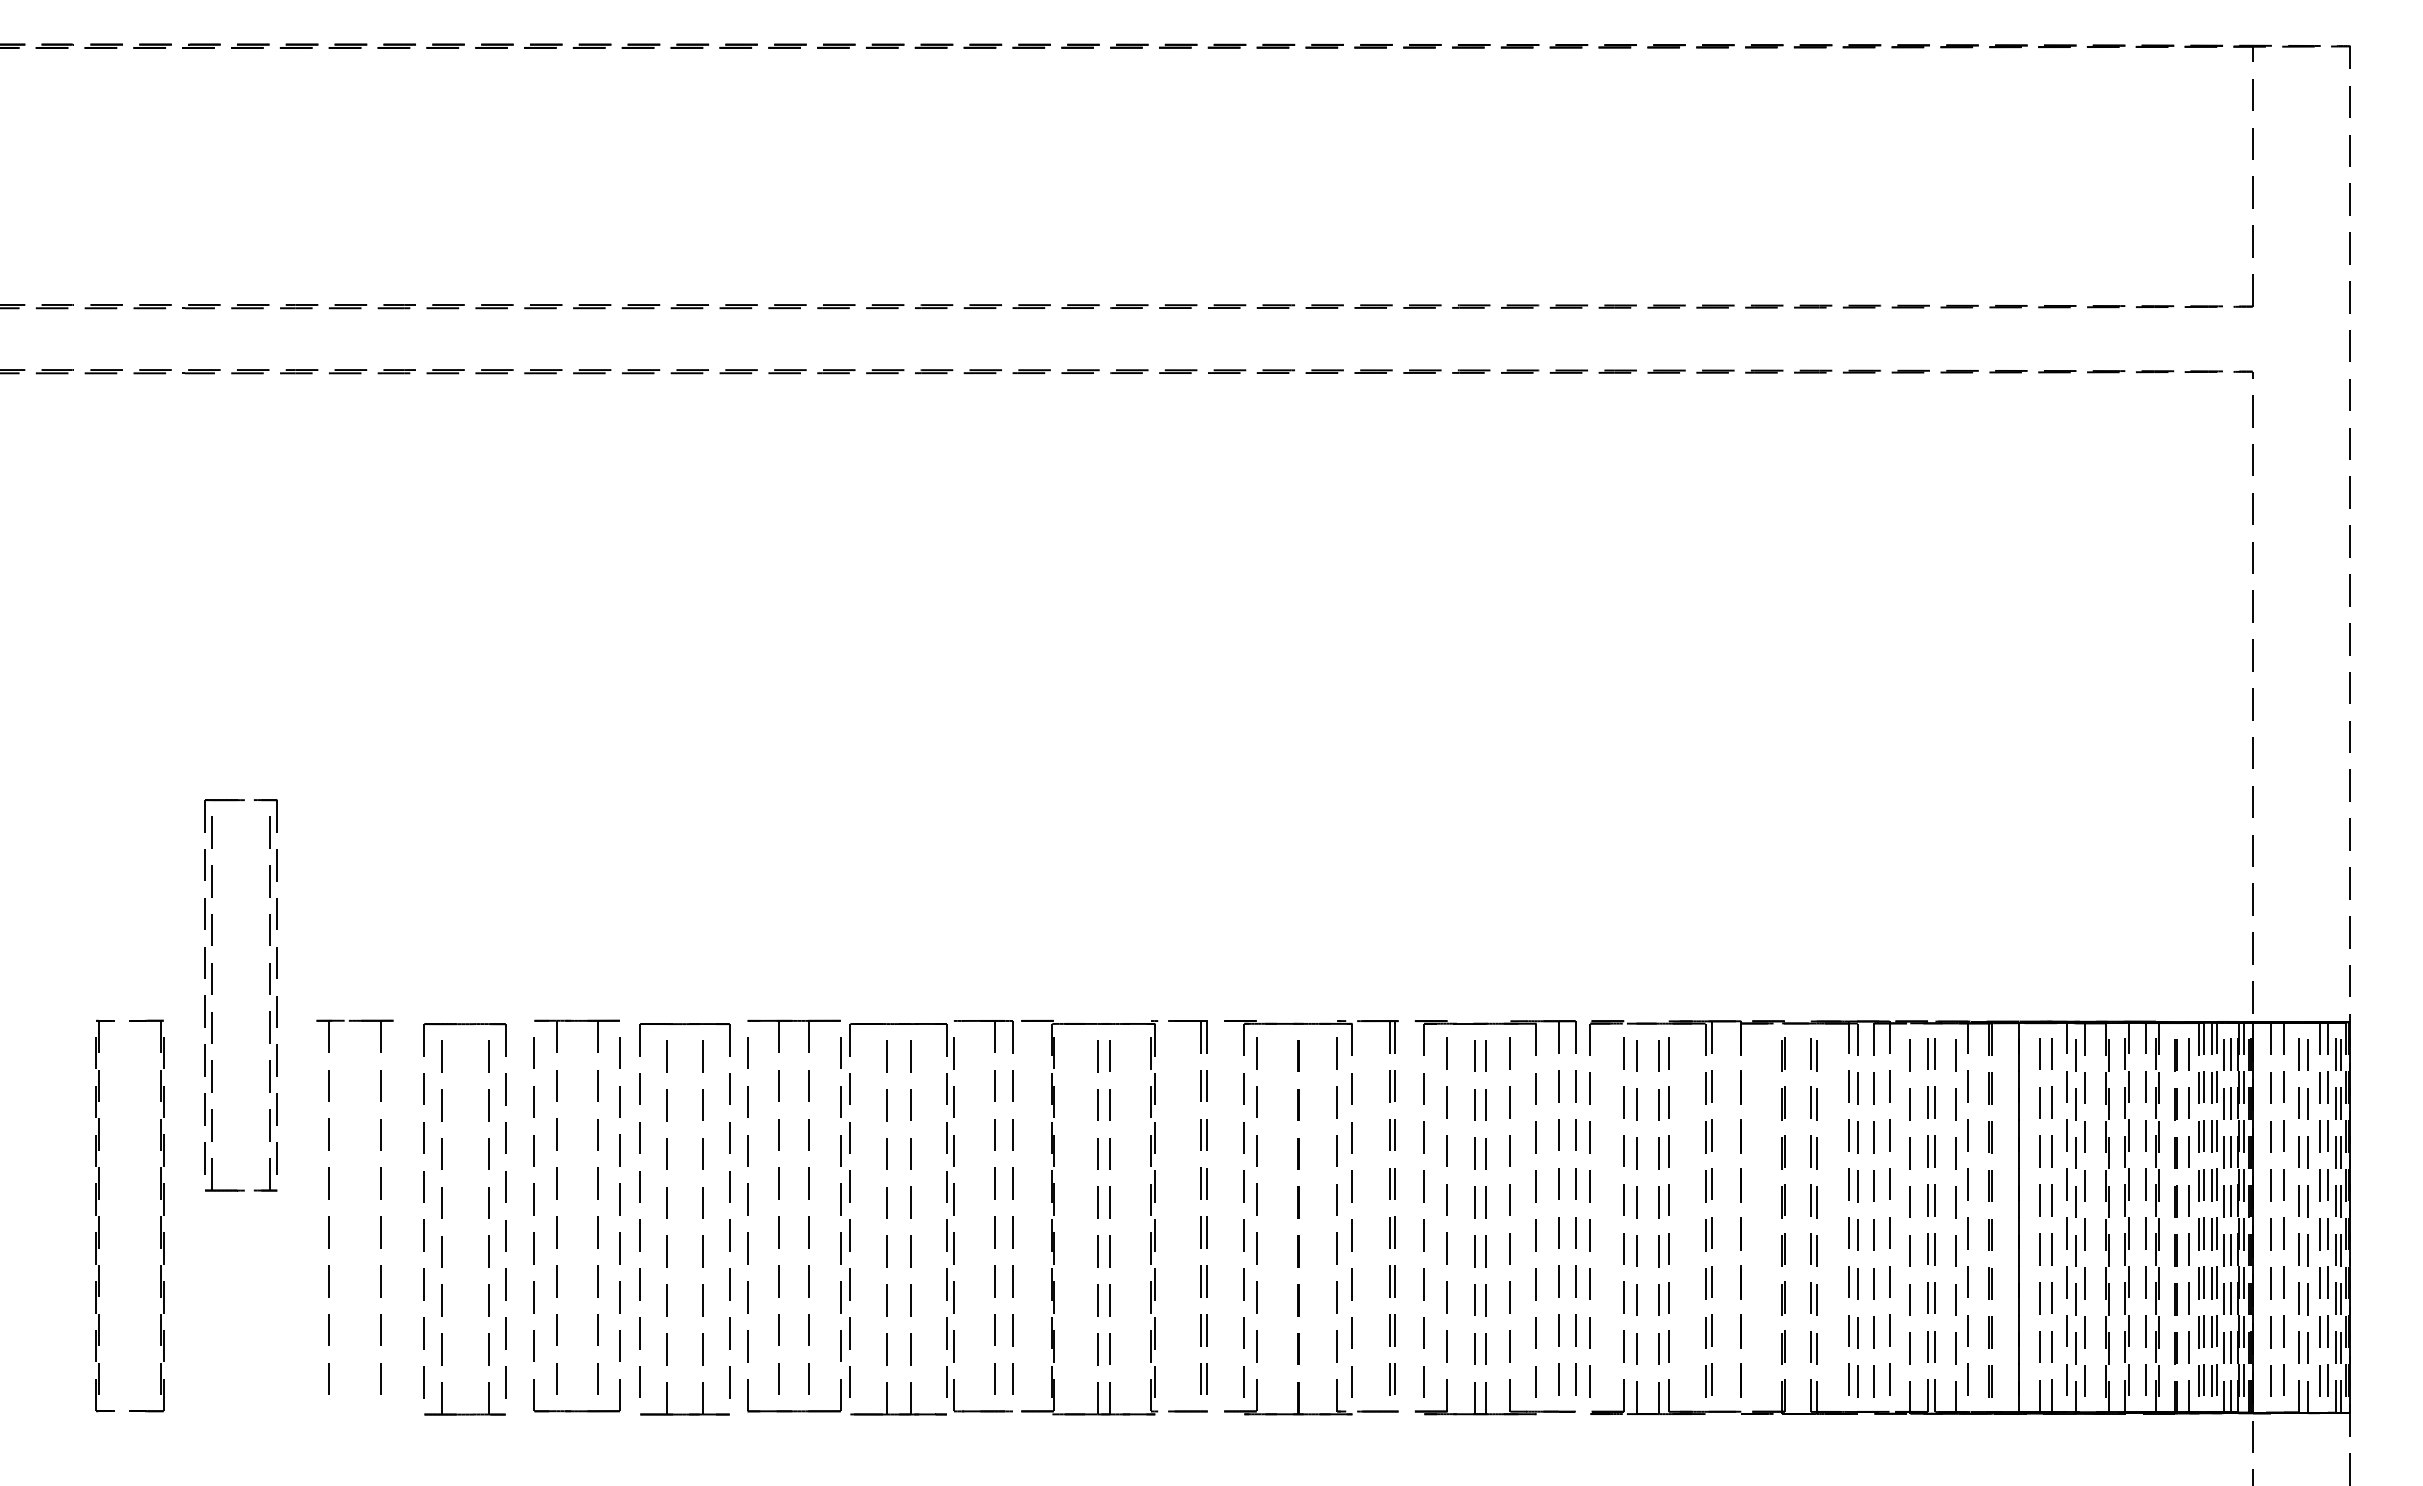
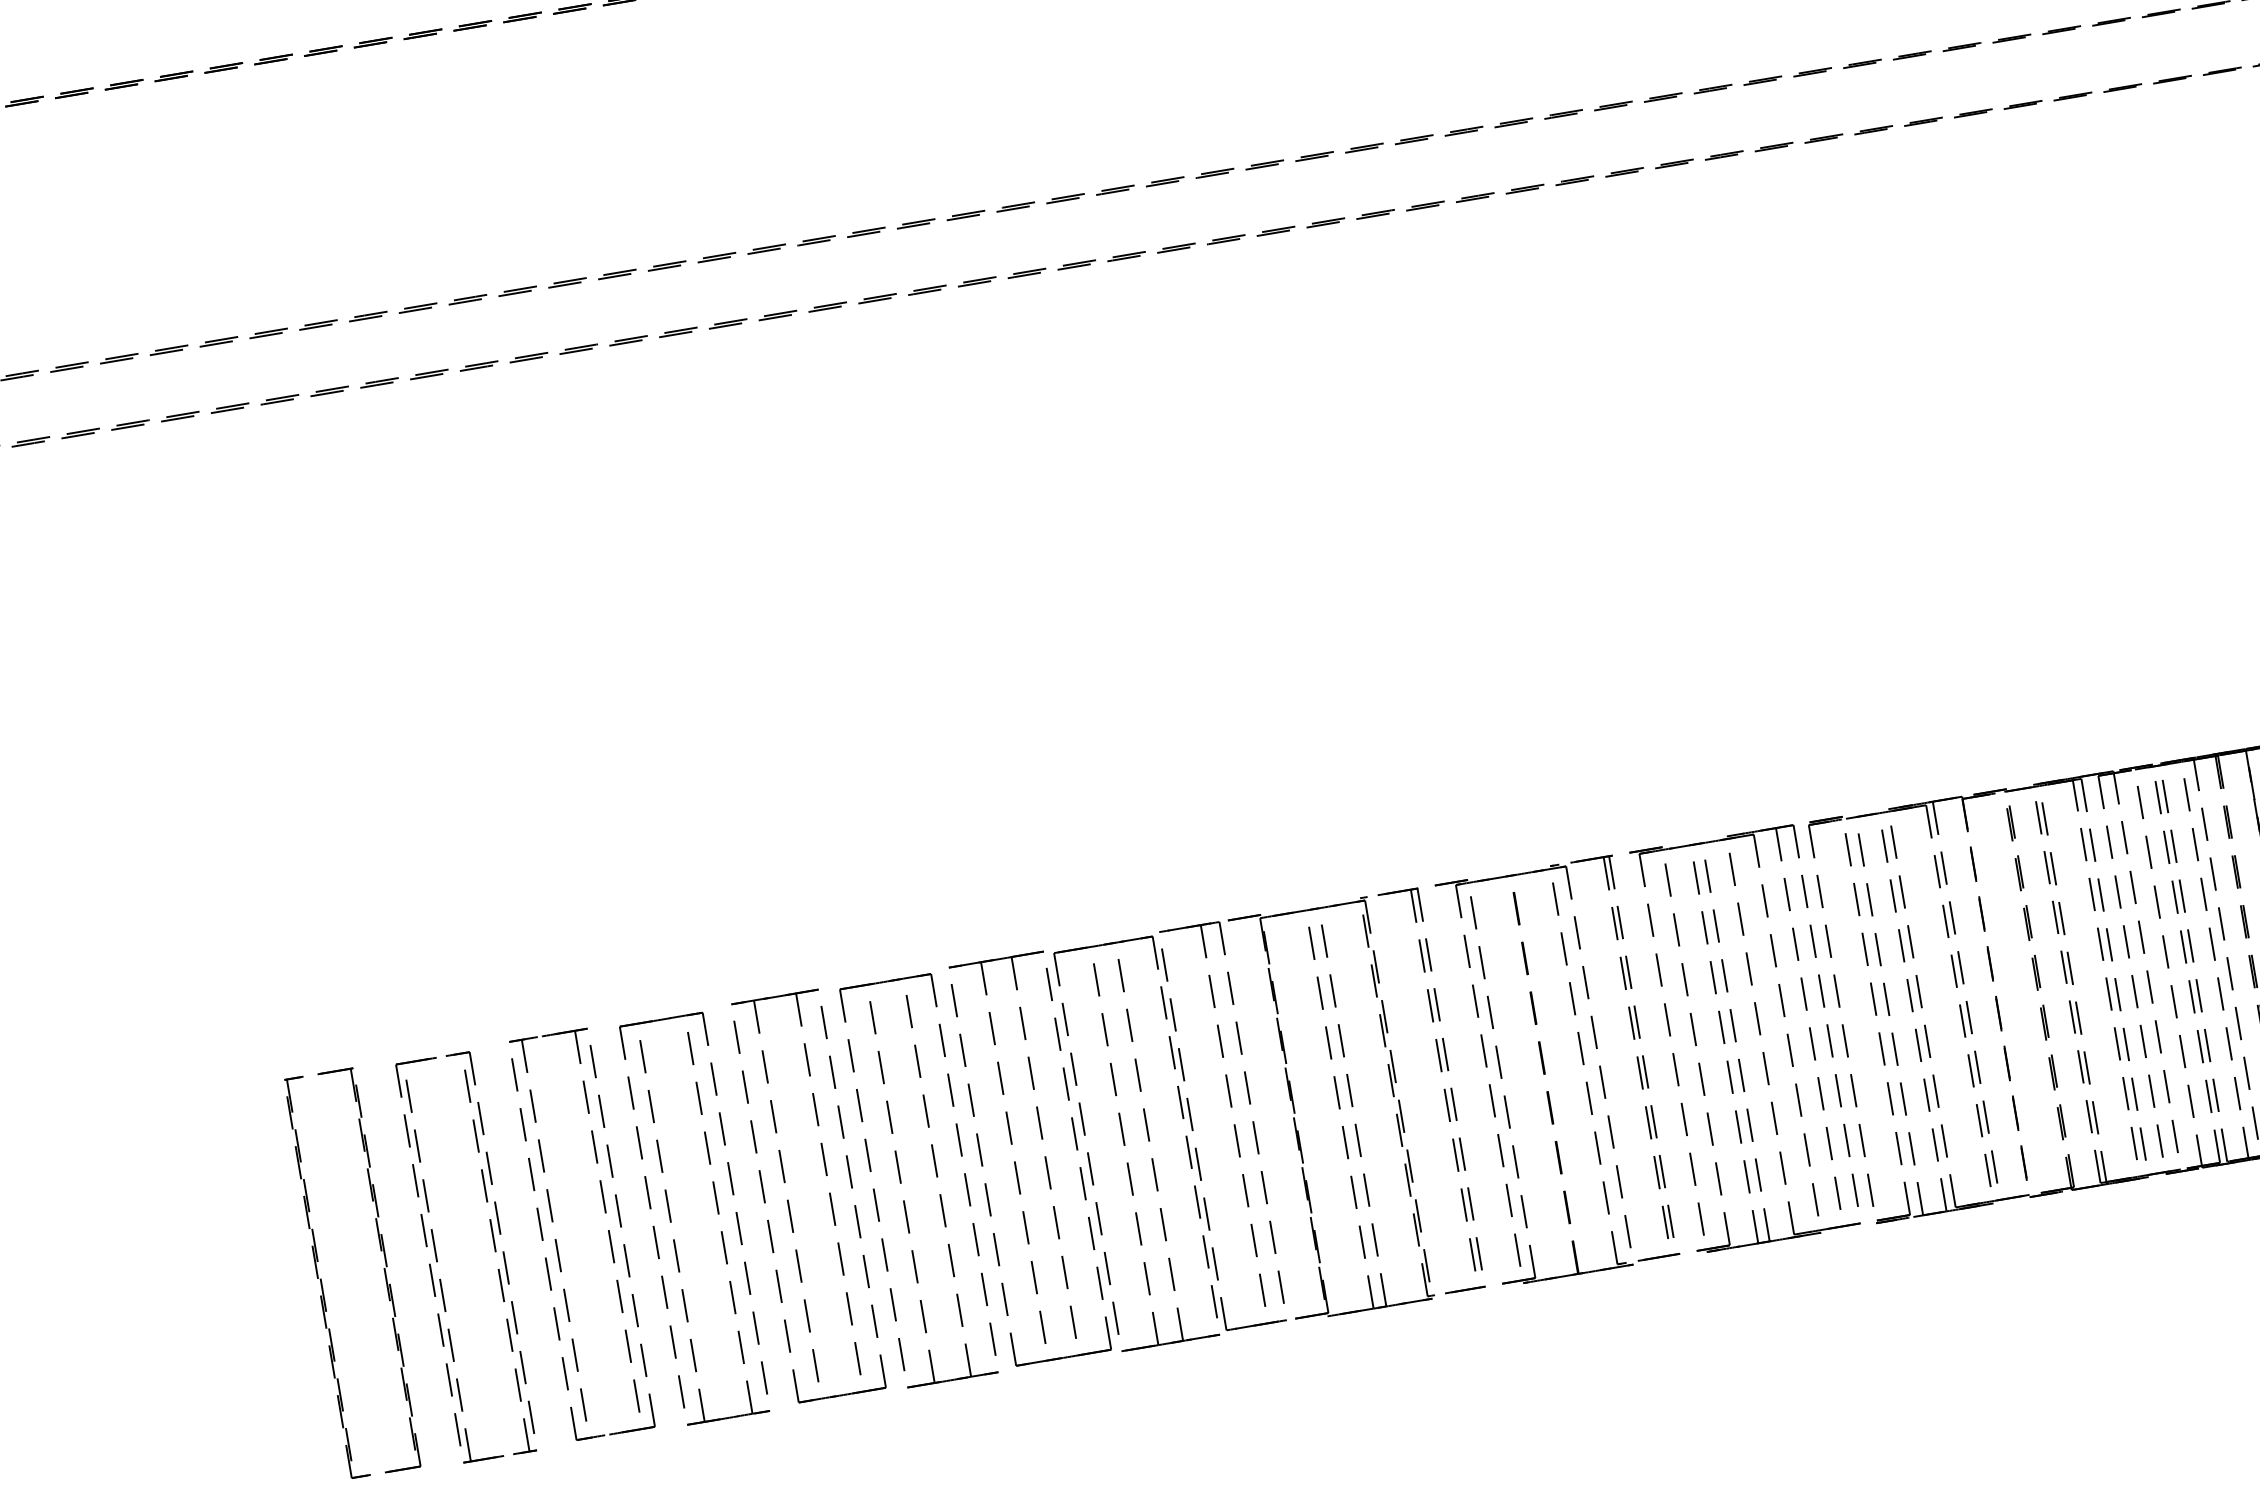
part: (212, 994) -> (437, 1261), moved
part: (317, 1232) -> (546, 1257), added

